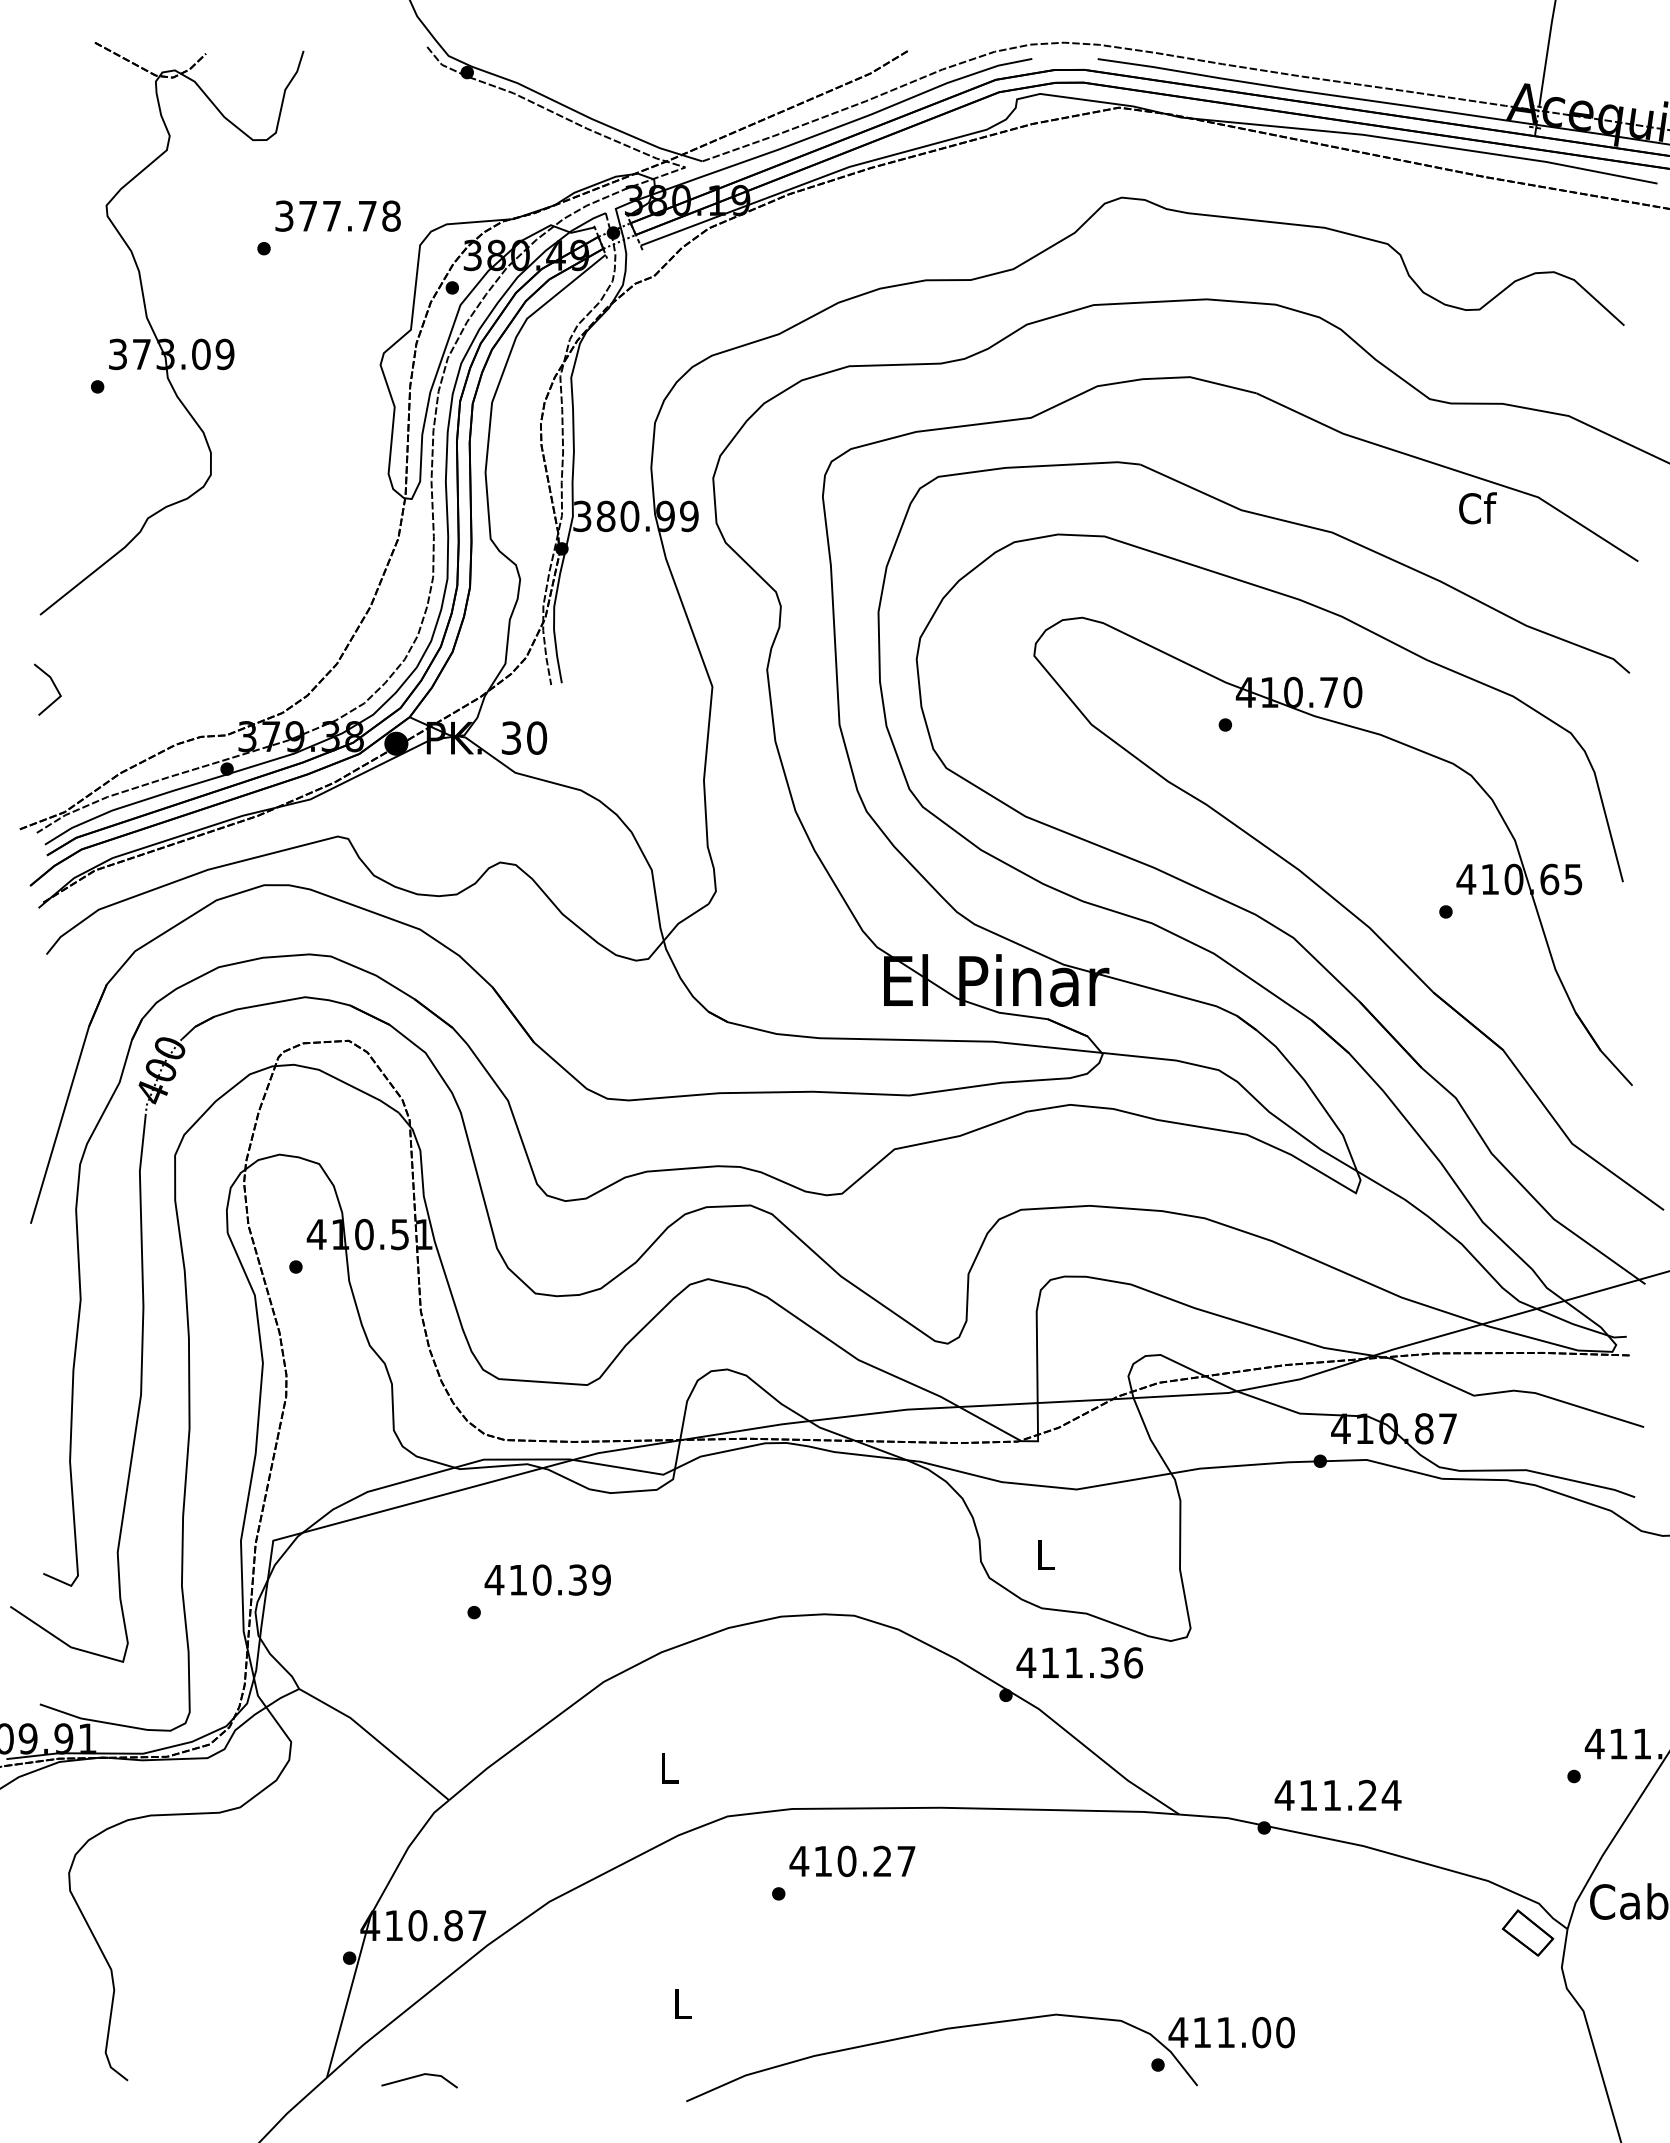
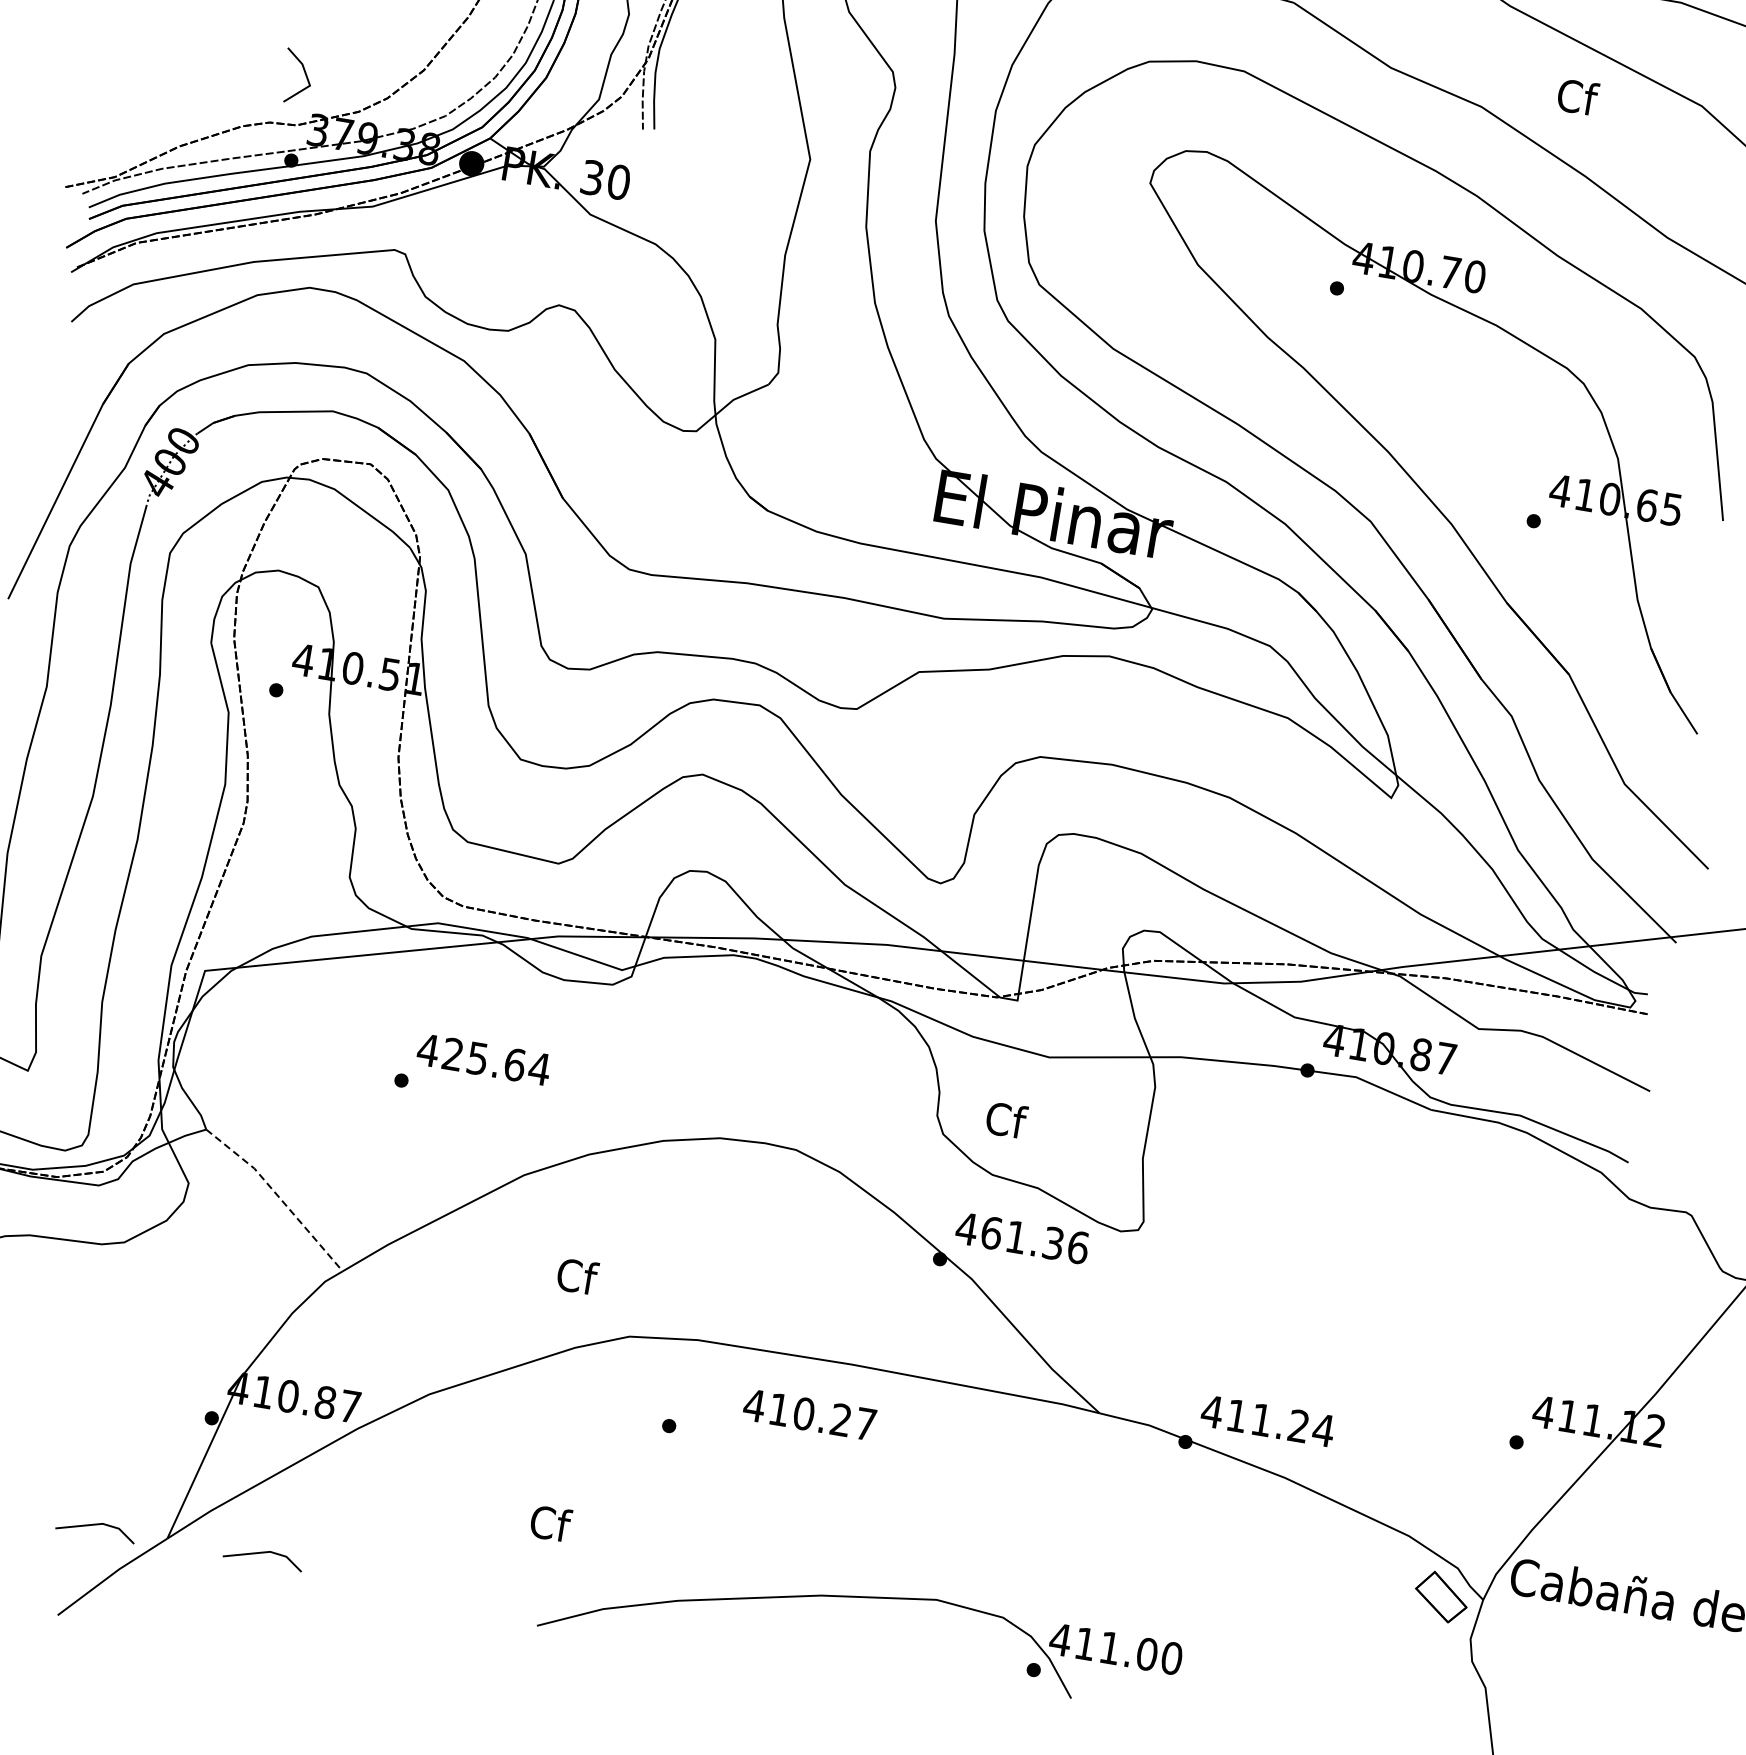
text: (1477, 508) -> (1577, 97), moved
line: (53, 685) -> (304, 73), moved
text: (1046, 1554) -> (1006, 1119), L -> Cf
text: (560, 1579) -> (496, 1061), 410.39 -> 425.64
text: (1050, 1662) -> (992, 1232), 411.36 -> 461.36
line: (377, 1740) -> (278, 1196), solid -> dashed
text: (669, 1768) -> (577, 1276), L -> Cf
text: (852, 1861) -> (809, 1414), moved
text: (683, 2003) -> (551, 1523), L -> Cf
line: (258, 2076) -> (96, 1525), added

